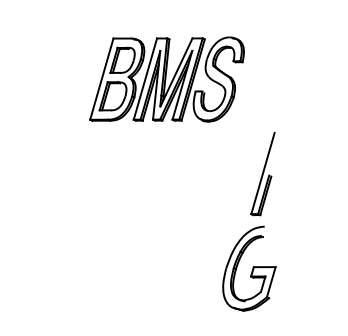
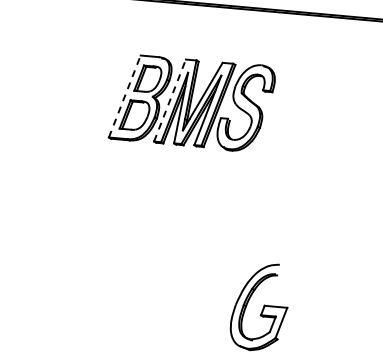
line: (145, 78) -> (170, 100), solid -> dashed
line: (101, 79) -> (124, 96), solid -> dashed
part: (262, 174) -> (282, 210), removed

